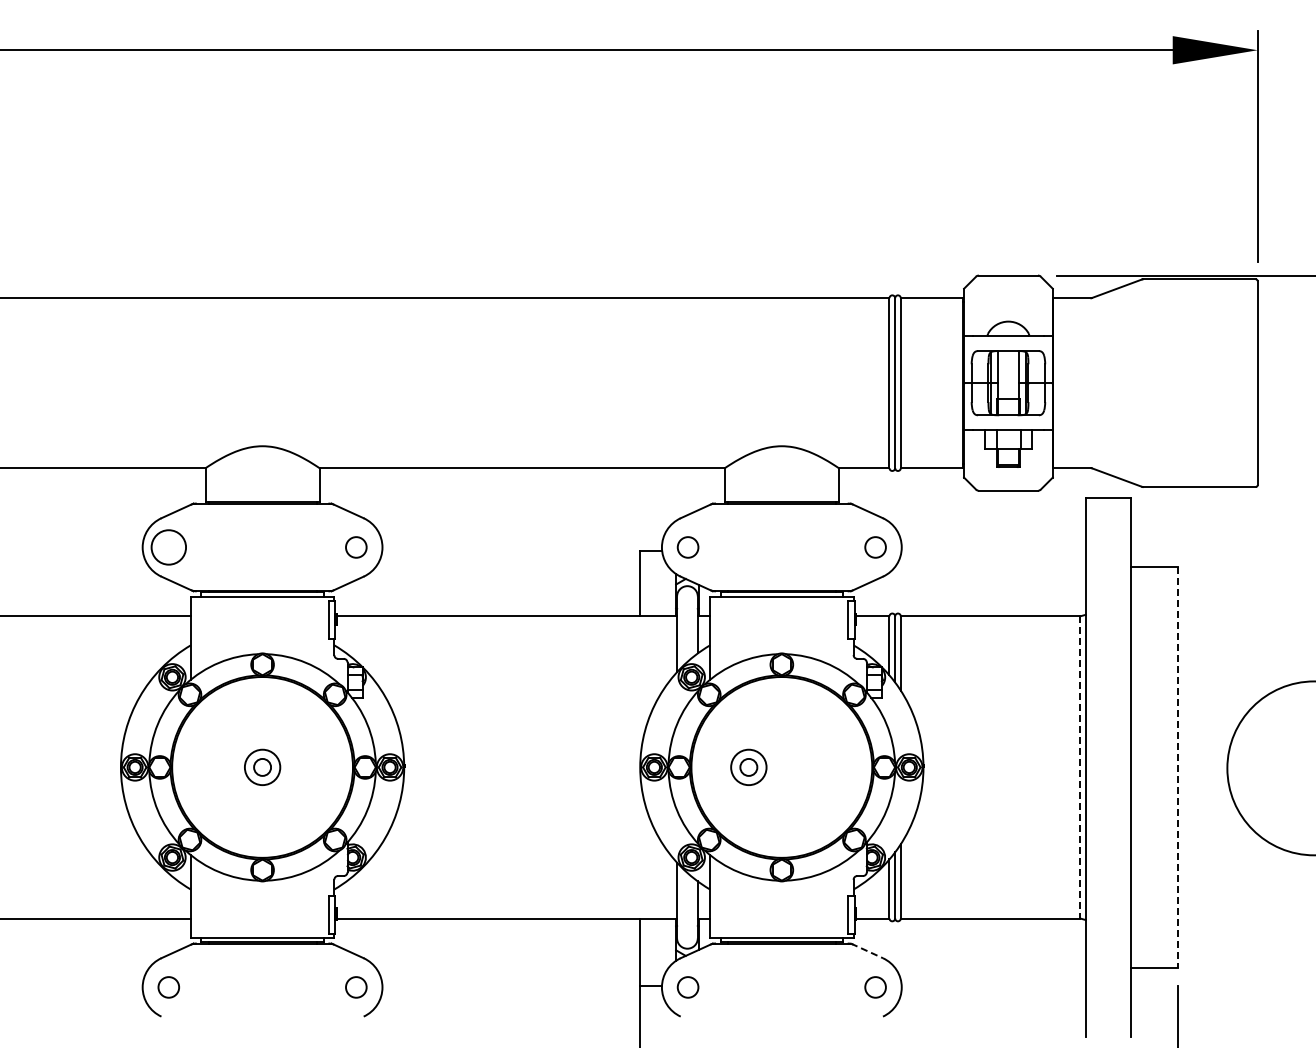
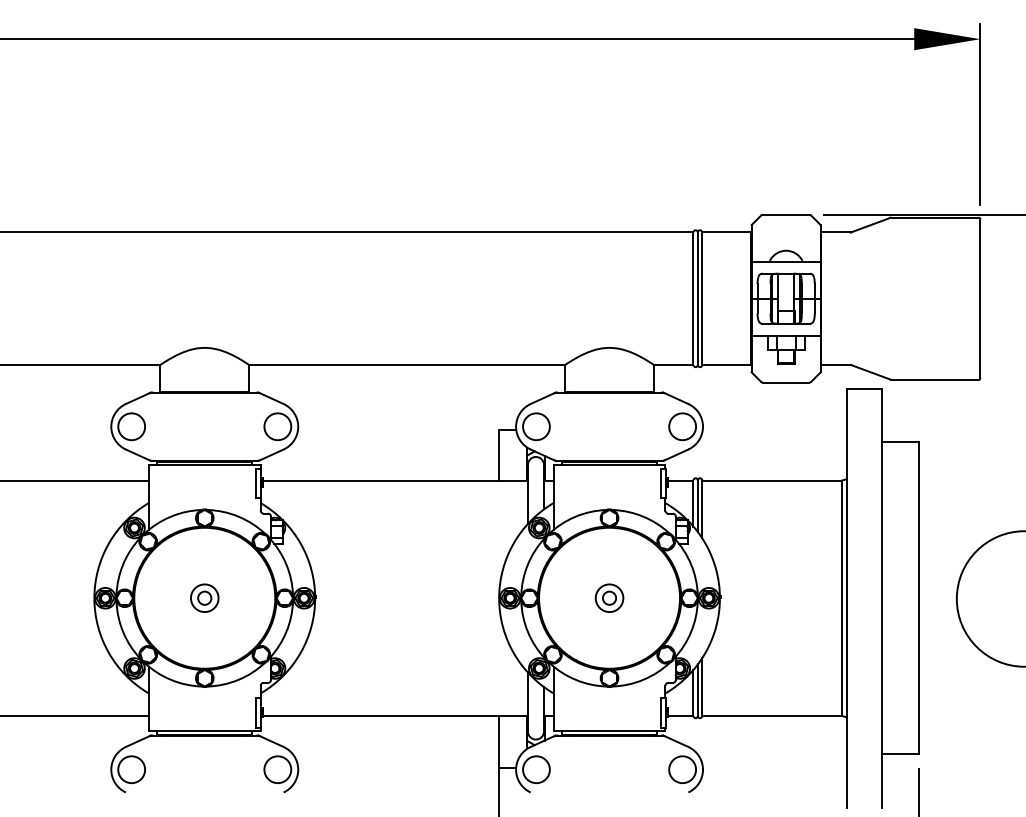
circle: (356, 547) -> (277, 426), size x1.67
circle: (687, 547) -> (535, 426), size x1.67
circle: (875, 547) -> (682, 426), size x1.67
part: (748, 766) -> (609, 597), moved
line: (1080, 767) -> (842, 598), dashed -> solid
line: (1178, 767) -> (918, 598), dashed -> solid
line: (867, 950) -> (676, 740), dashed -> solid
circle: (168, 987) -> (131, 769), size x1.67
circle: (356, 987) -> (277, 769), size x1.67
circle: (687, 987) -> (535, 769), size x1.67
circle: (875, 987) -> (682, 769), size x1.67

